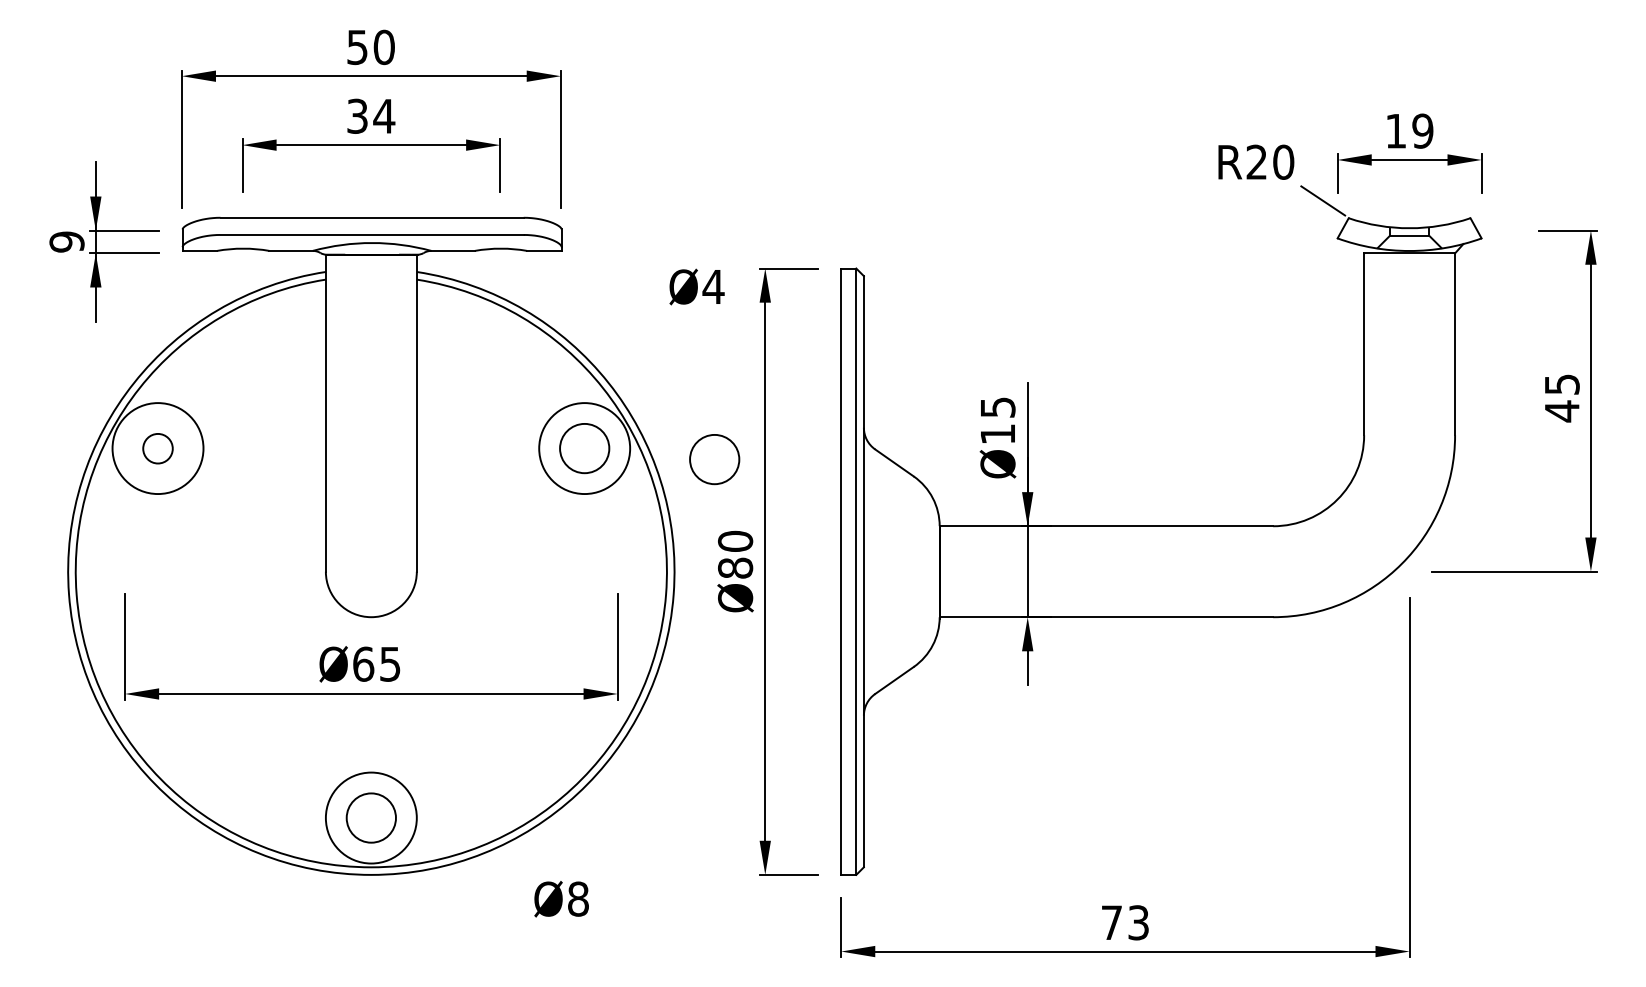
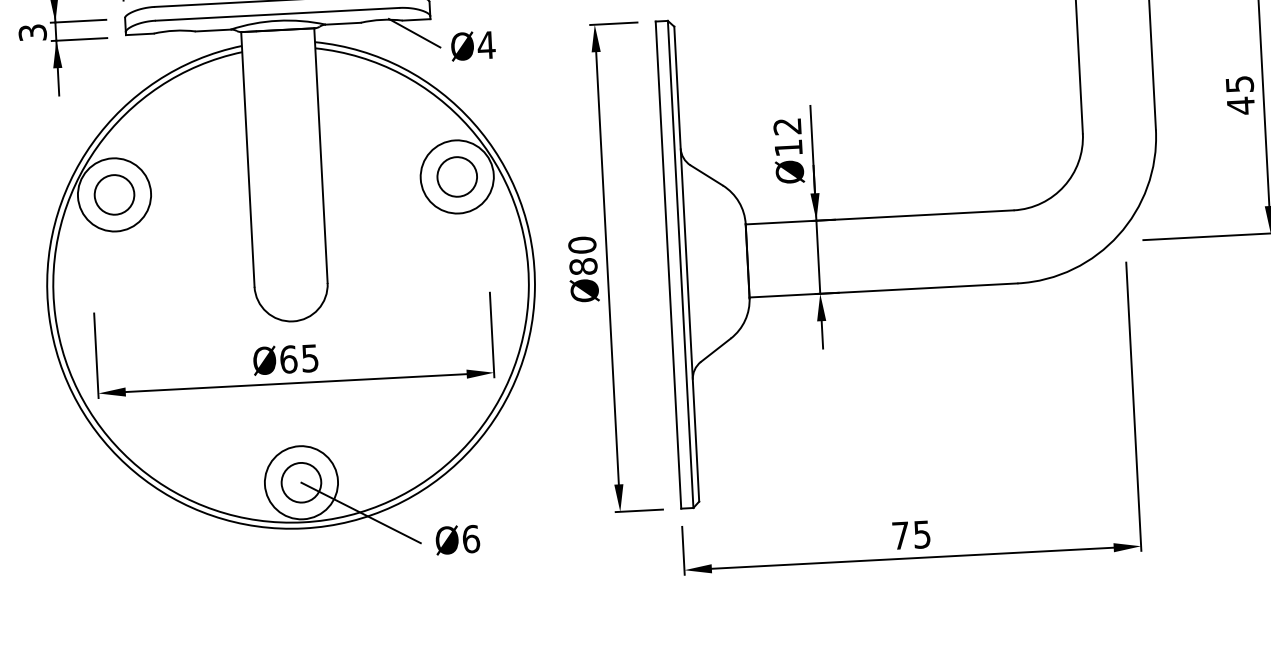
text: (66, 241) -> (32, 32), 9 -> 3
line: (541, 266) -> (414, 32), added
text: (696, 286) -> (472, 45), moved
text: (997, 407) -> (787, 126), Ø15 -> Ø12
circle: (157, 448) -> (114, 194), size x1.67
circle: (714, 459) -> (562, 180), removed
line: (443, 859) -> (361, 513), added
text: (578, 898) -> (471, 538), Ø8 -> Ø6
text: (1138, 922) -> (922, 534), 73 -> 75

